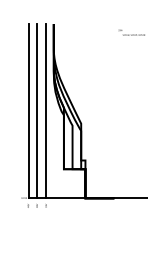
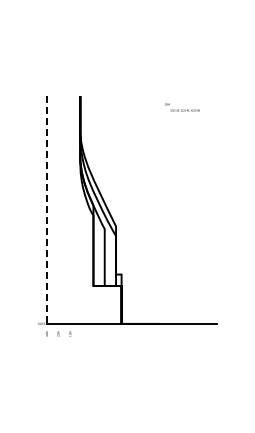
line: (37, 110) -> (58, 209), removed
line: (46, 110) -> (70, 209), removed
line: (28, 111) -> (47, 210), solid -> dashed

